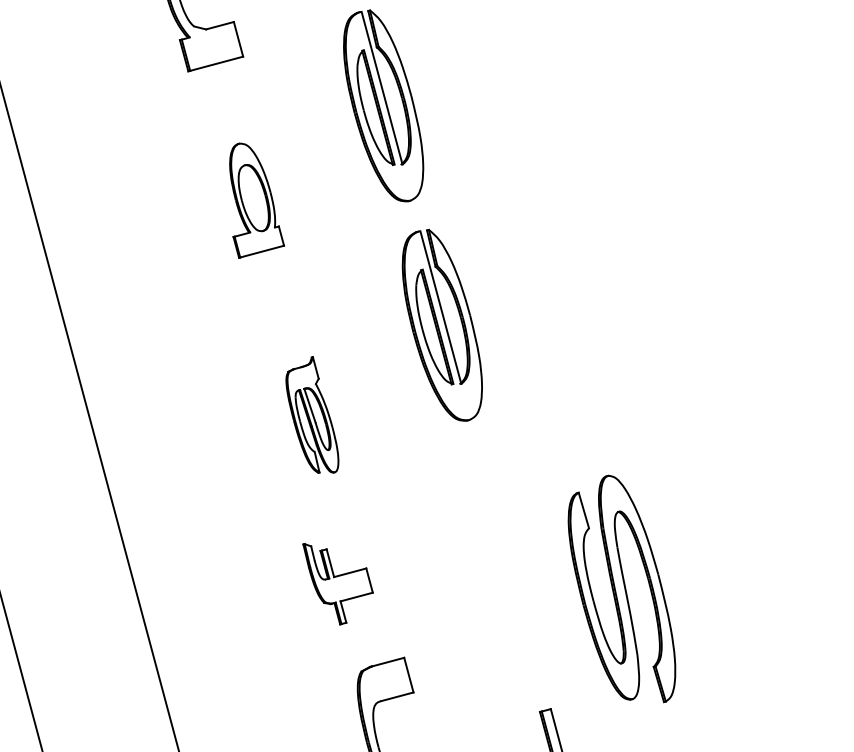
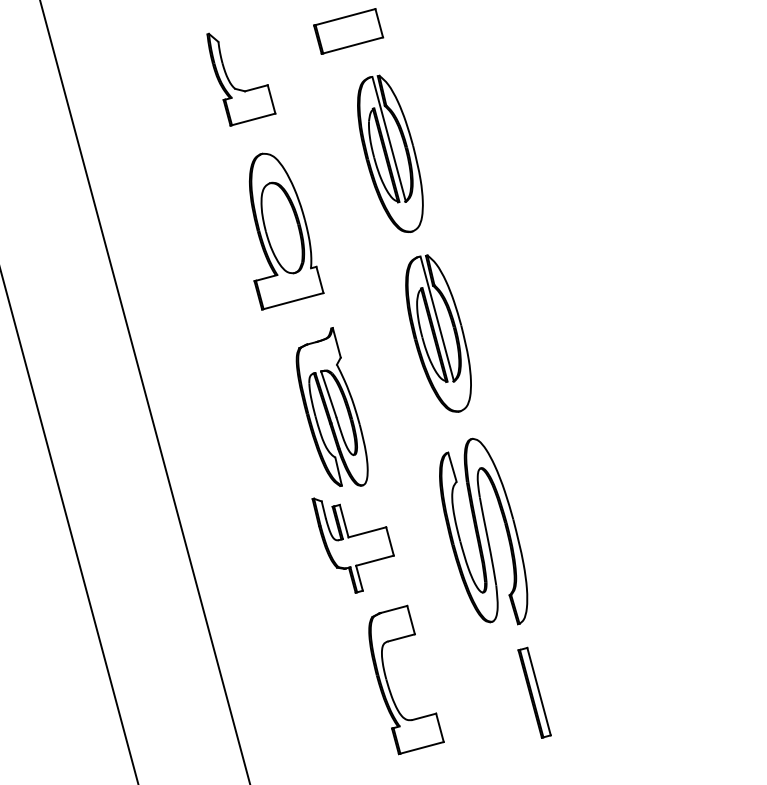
part: (256, 200) -> (286, 231), size x1.67
part: (311, 414) -> (331, 406), size x1.67
part: (337, 584) -> (352, 545), size x1.43
part: (621, 588) -> (483, 531), moved

